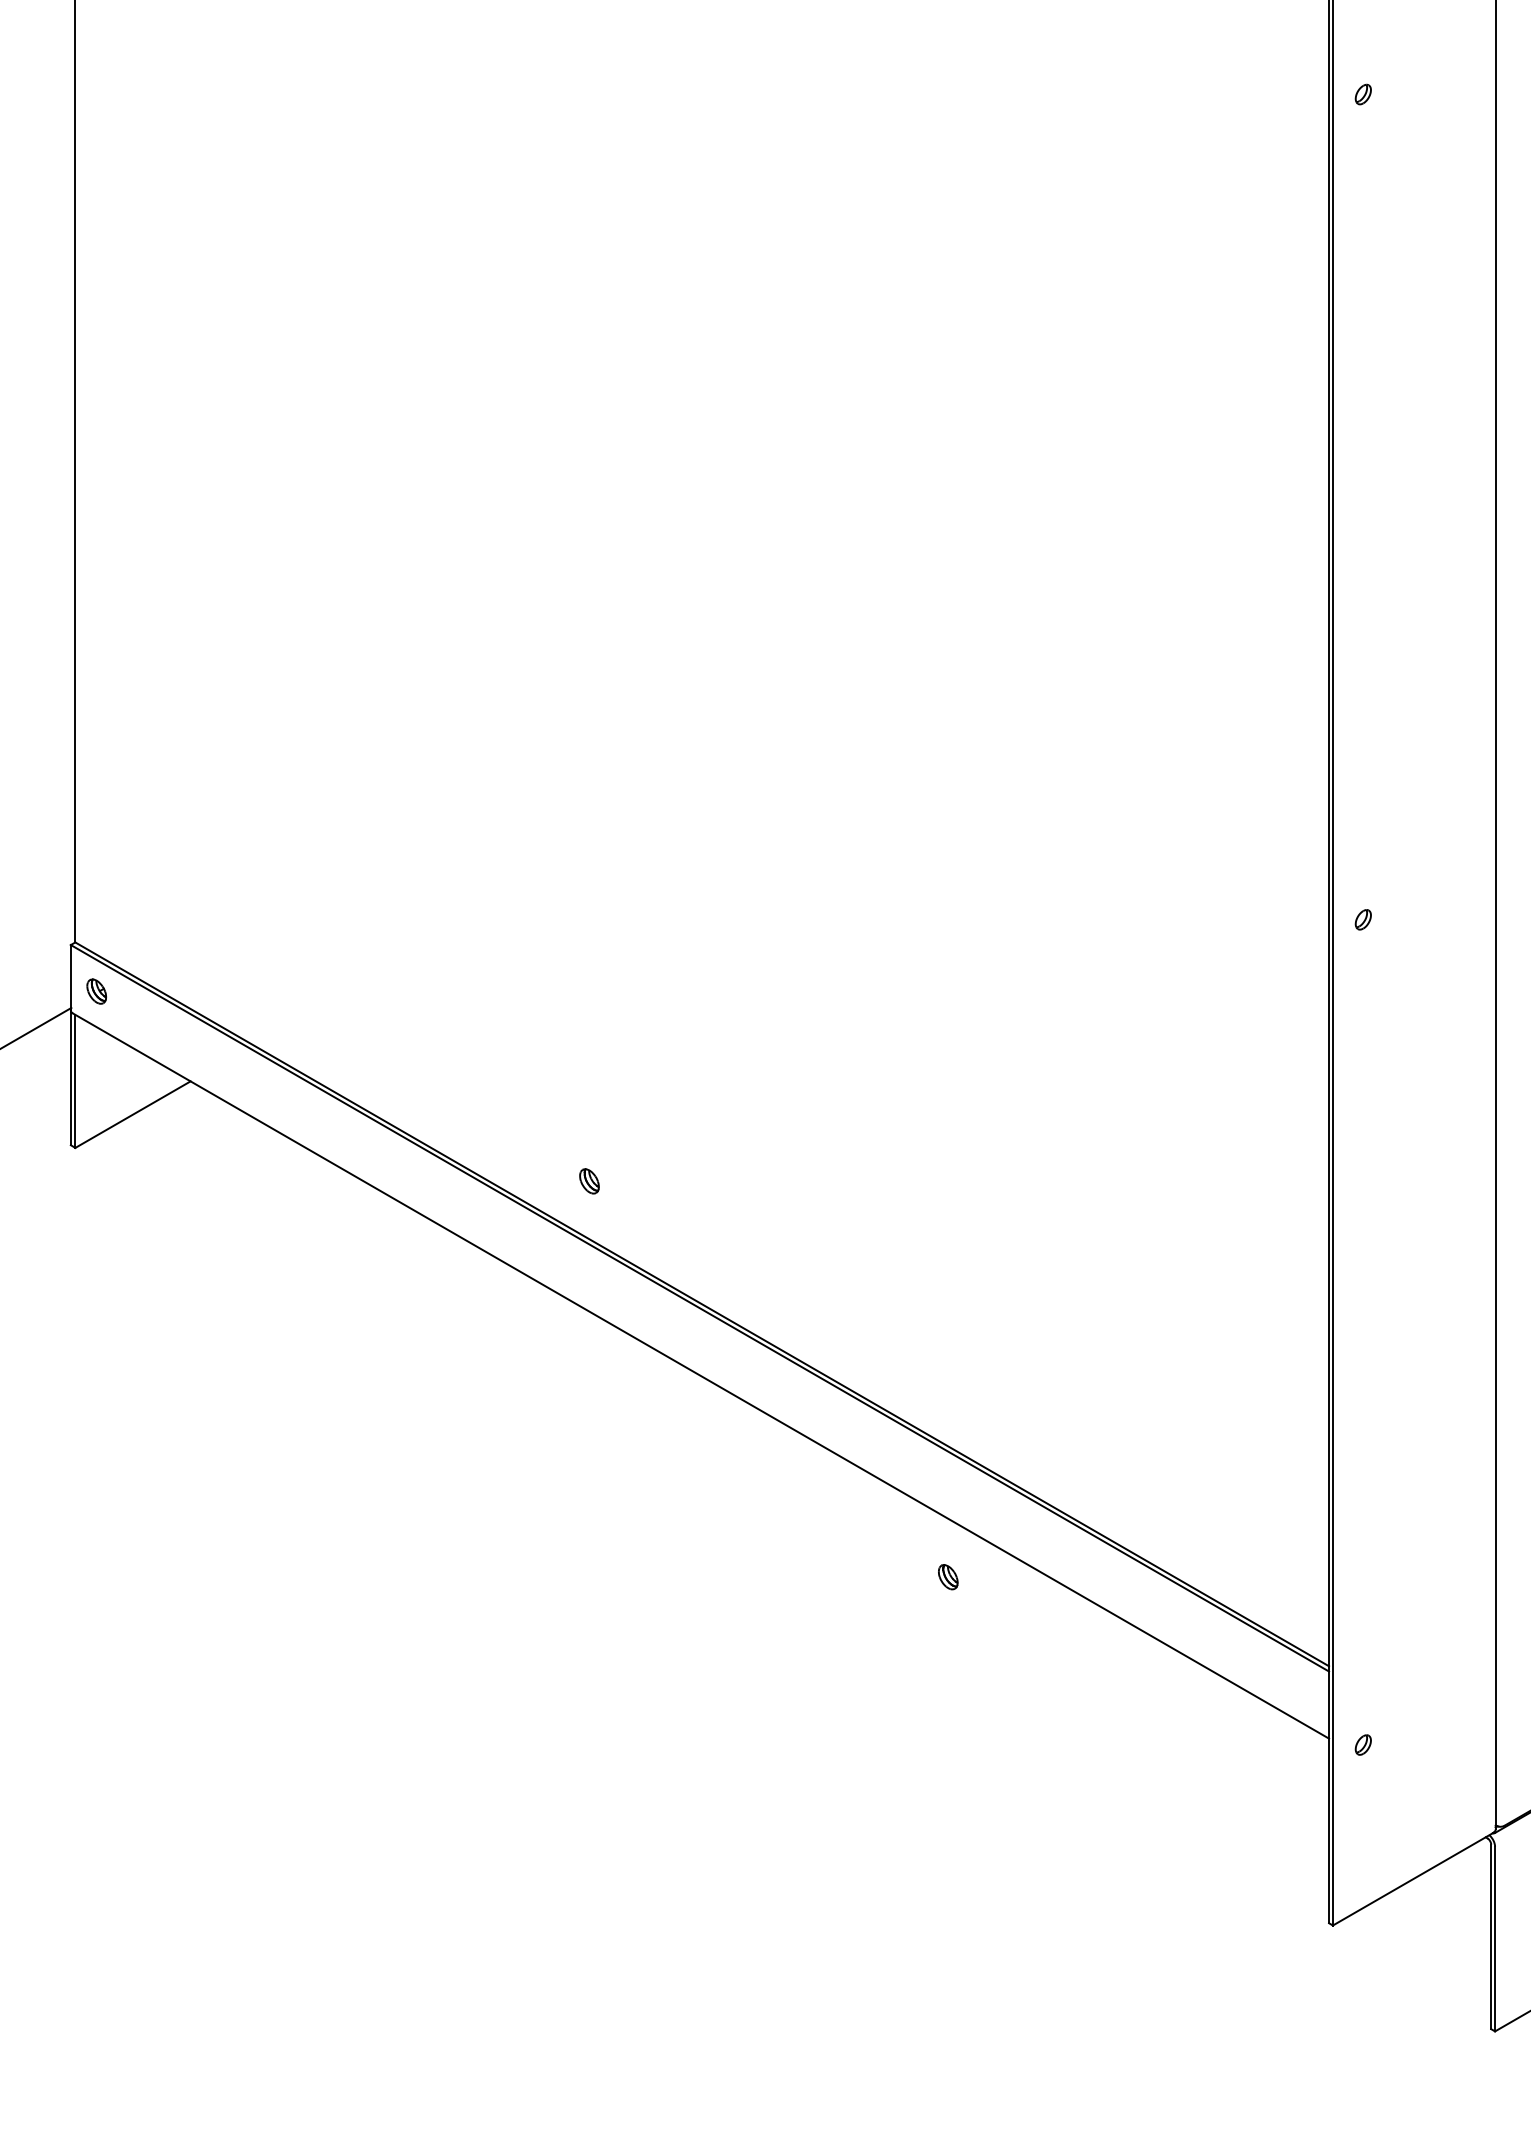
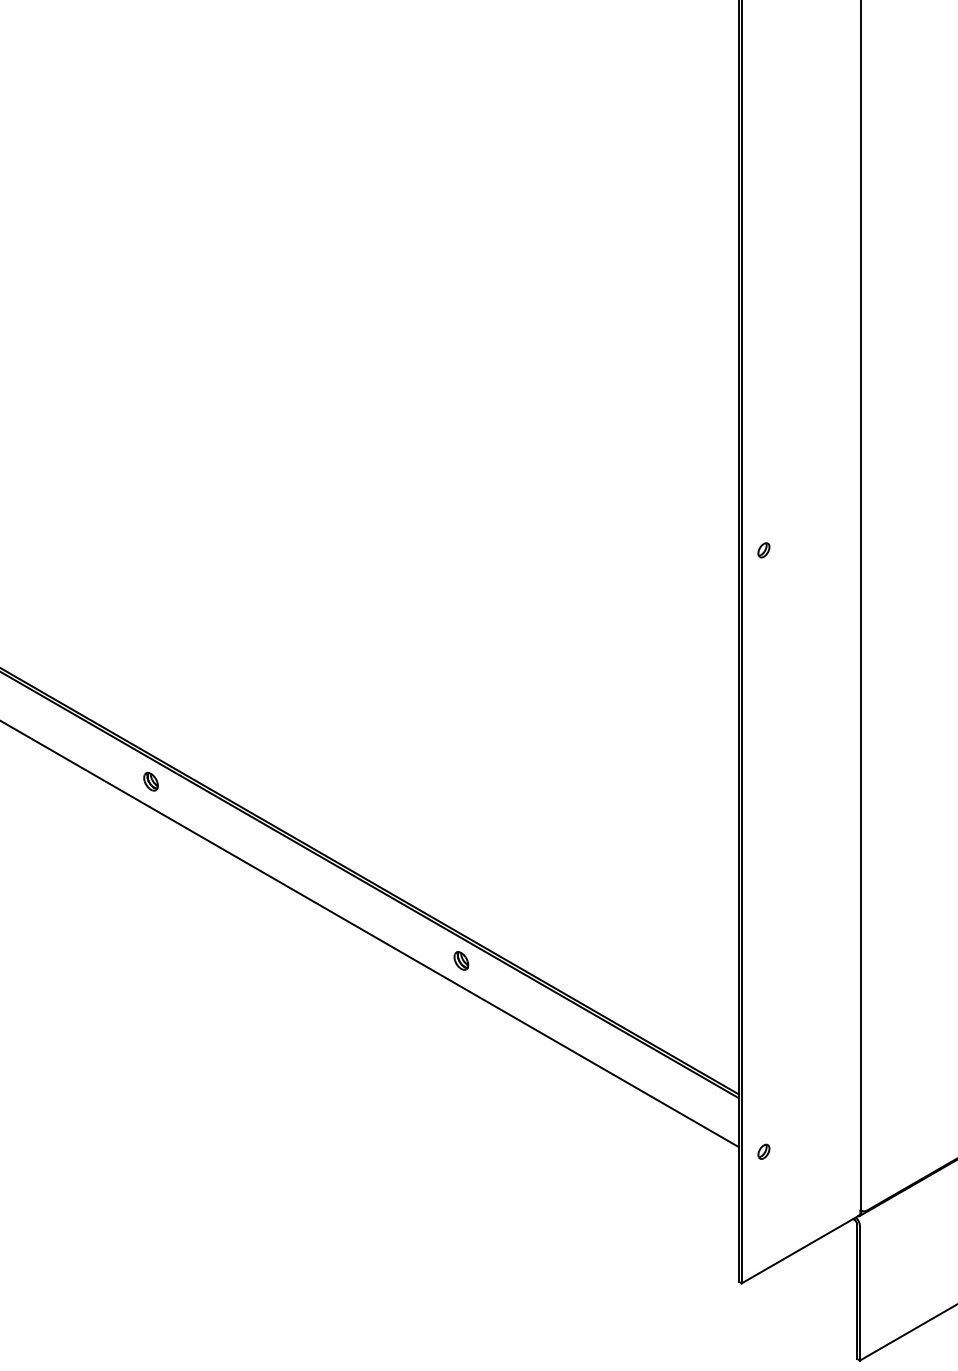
part: (589, 1181) -> (151, 781), moved
part: (948, 1577) -> (461, 961), moved

